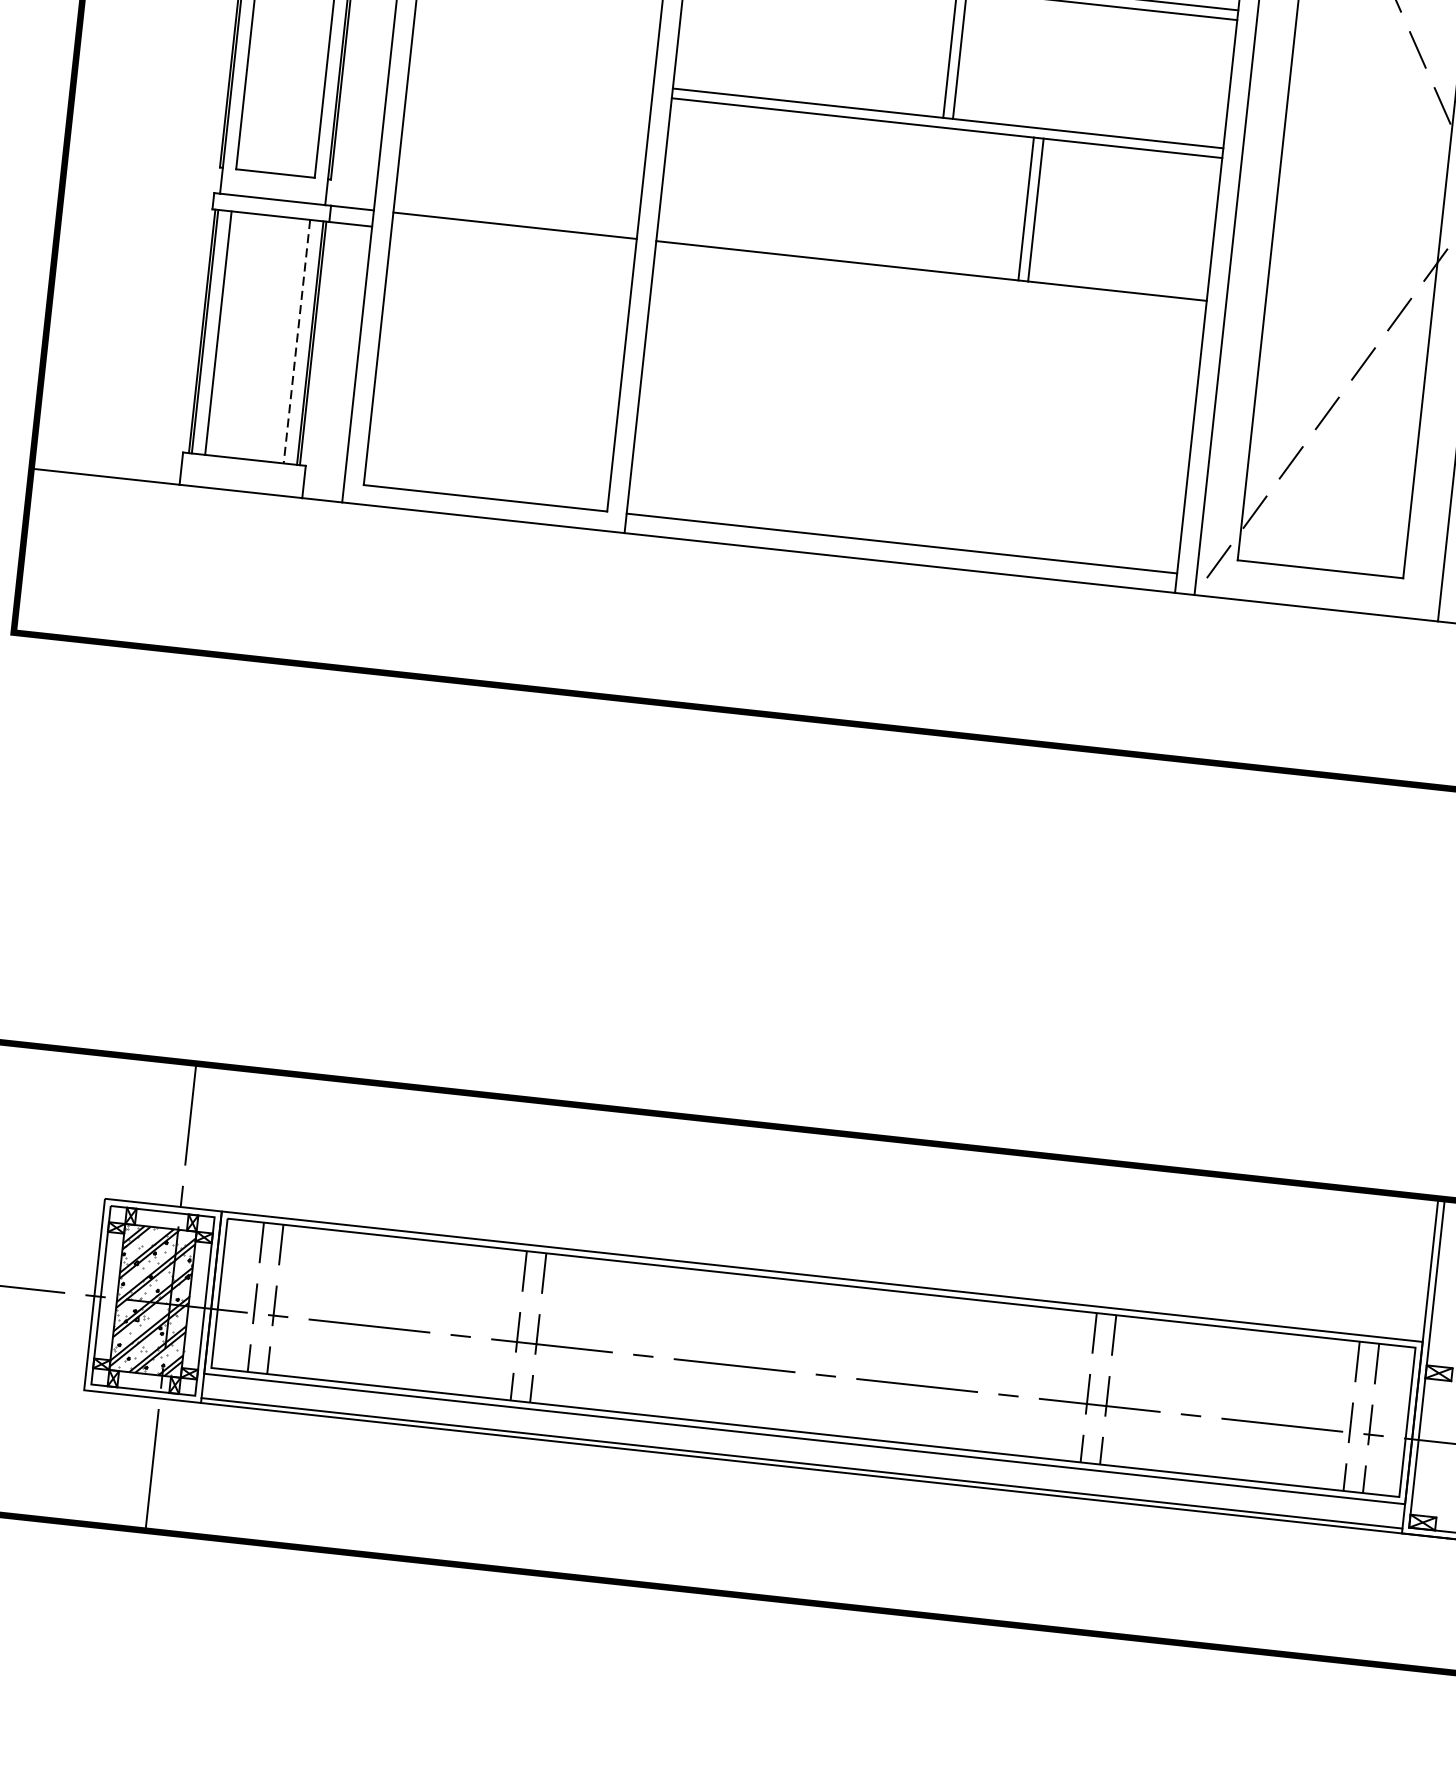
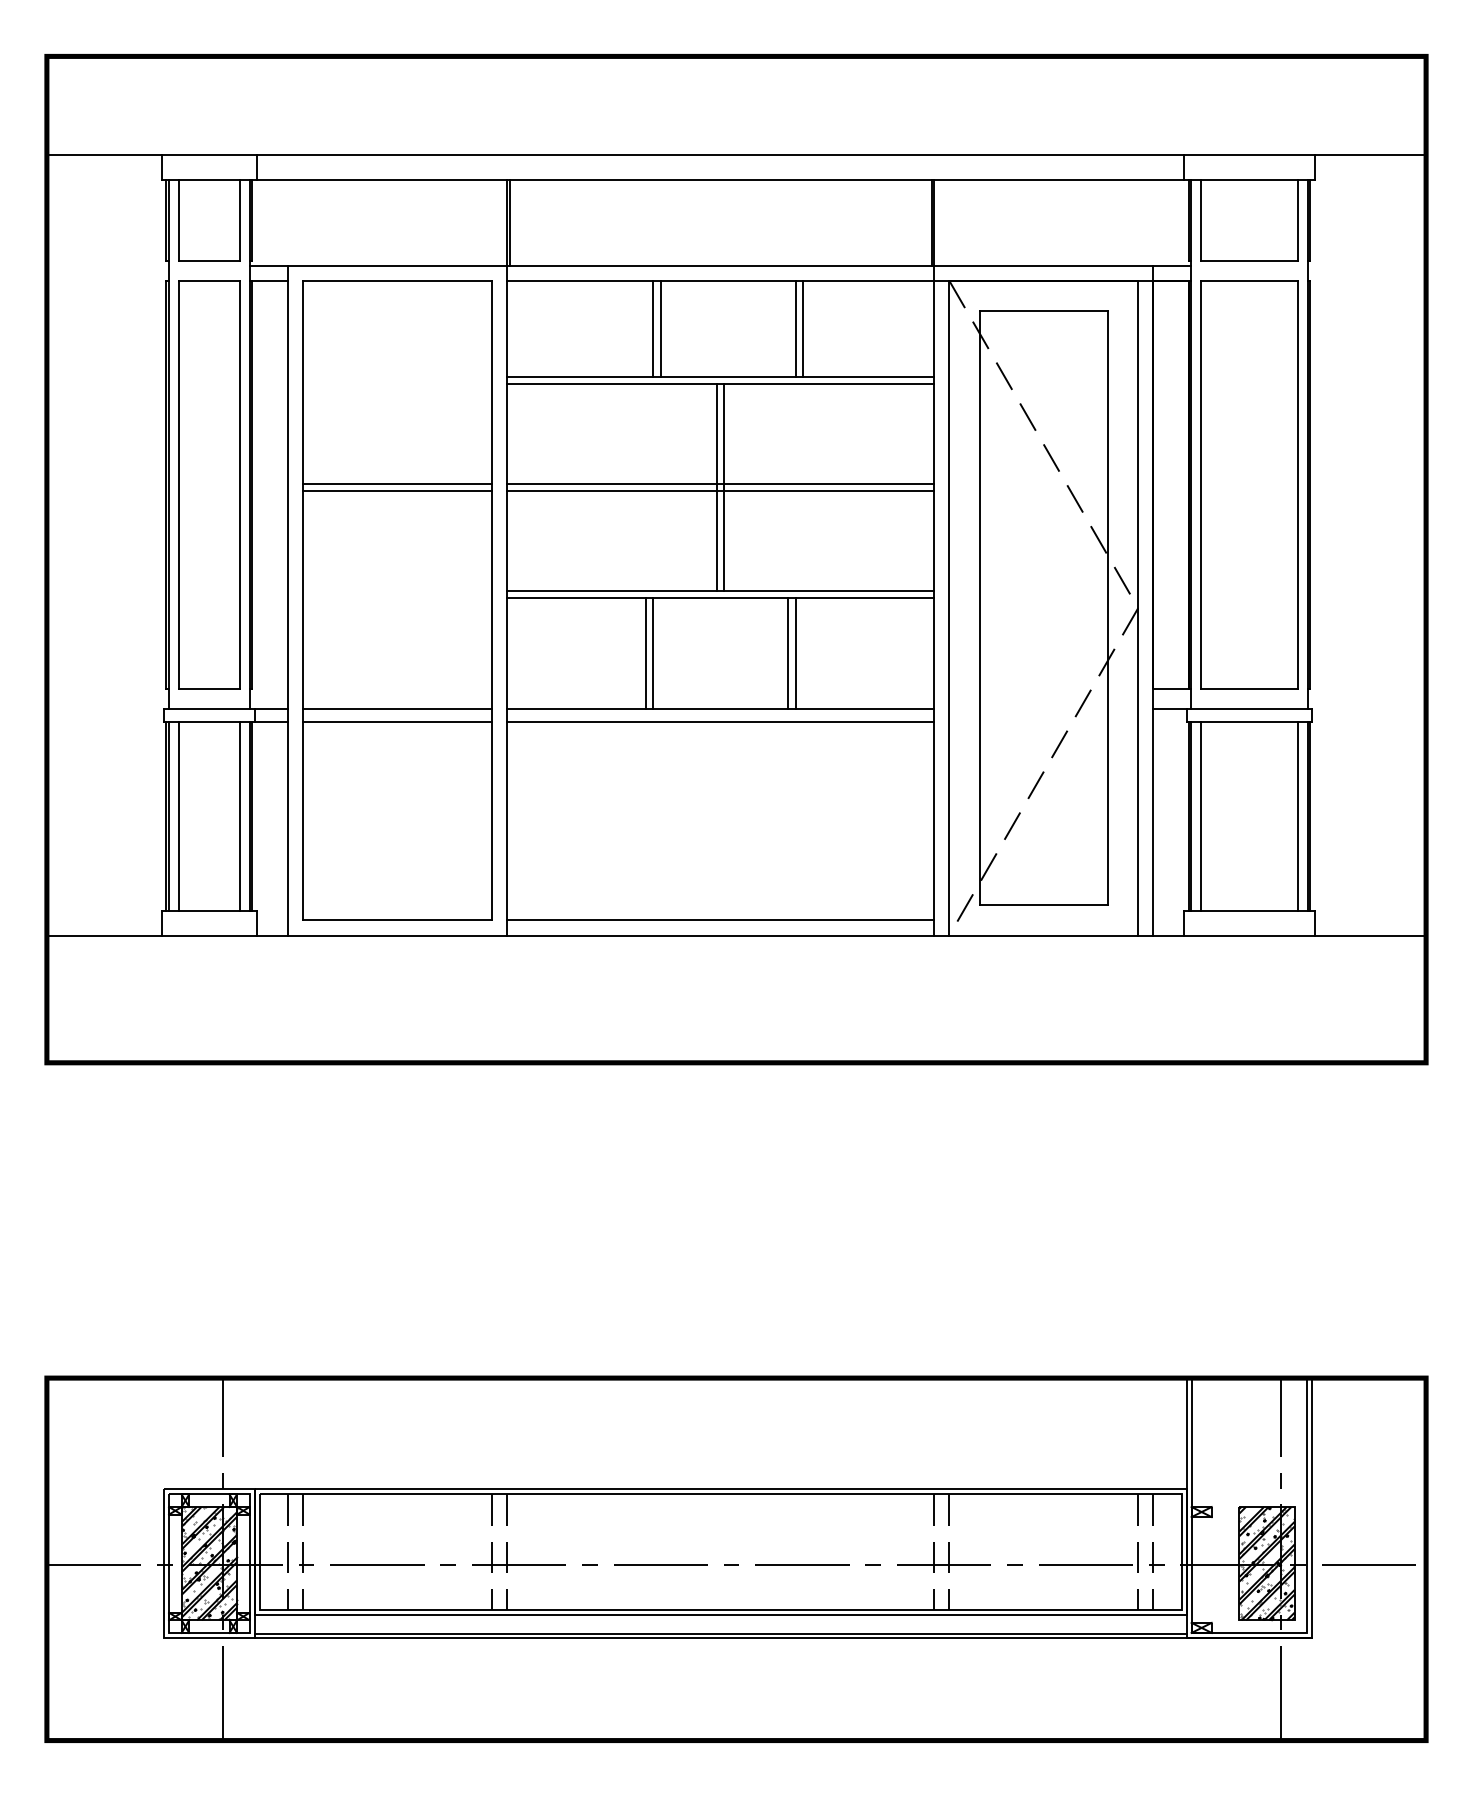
line: (842, 188) -> (645, 653), added
line: (852, 190) -> (653, 653), added
line: (513, 241) -> (397, 721), added
line: (929, 287) -> (720, 721), added
line: (296, 342) -> (239, 816), dashed -> solid

